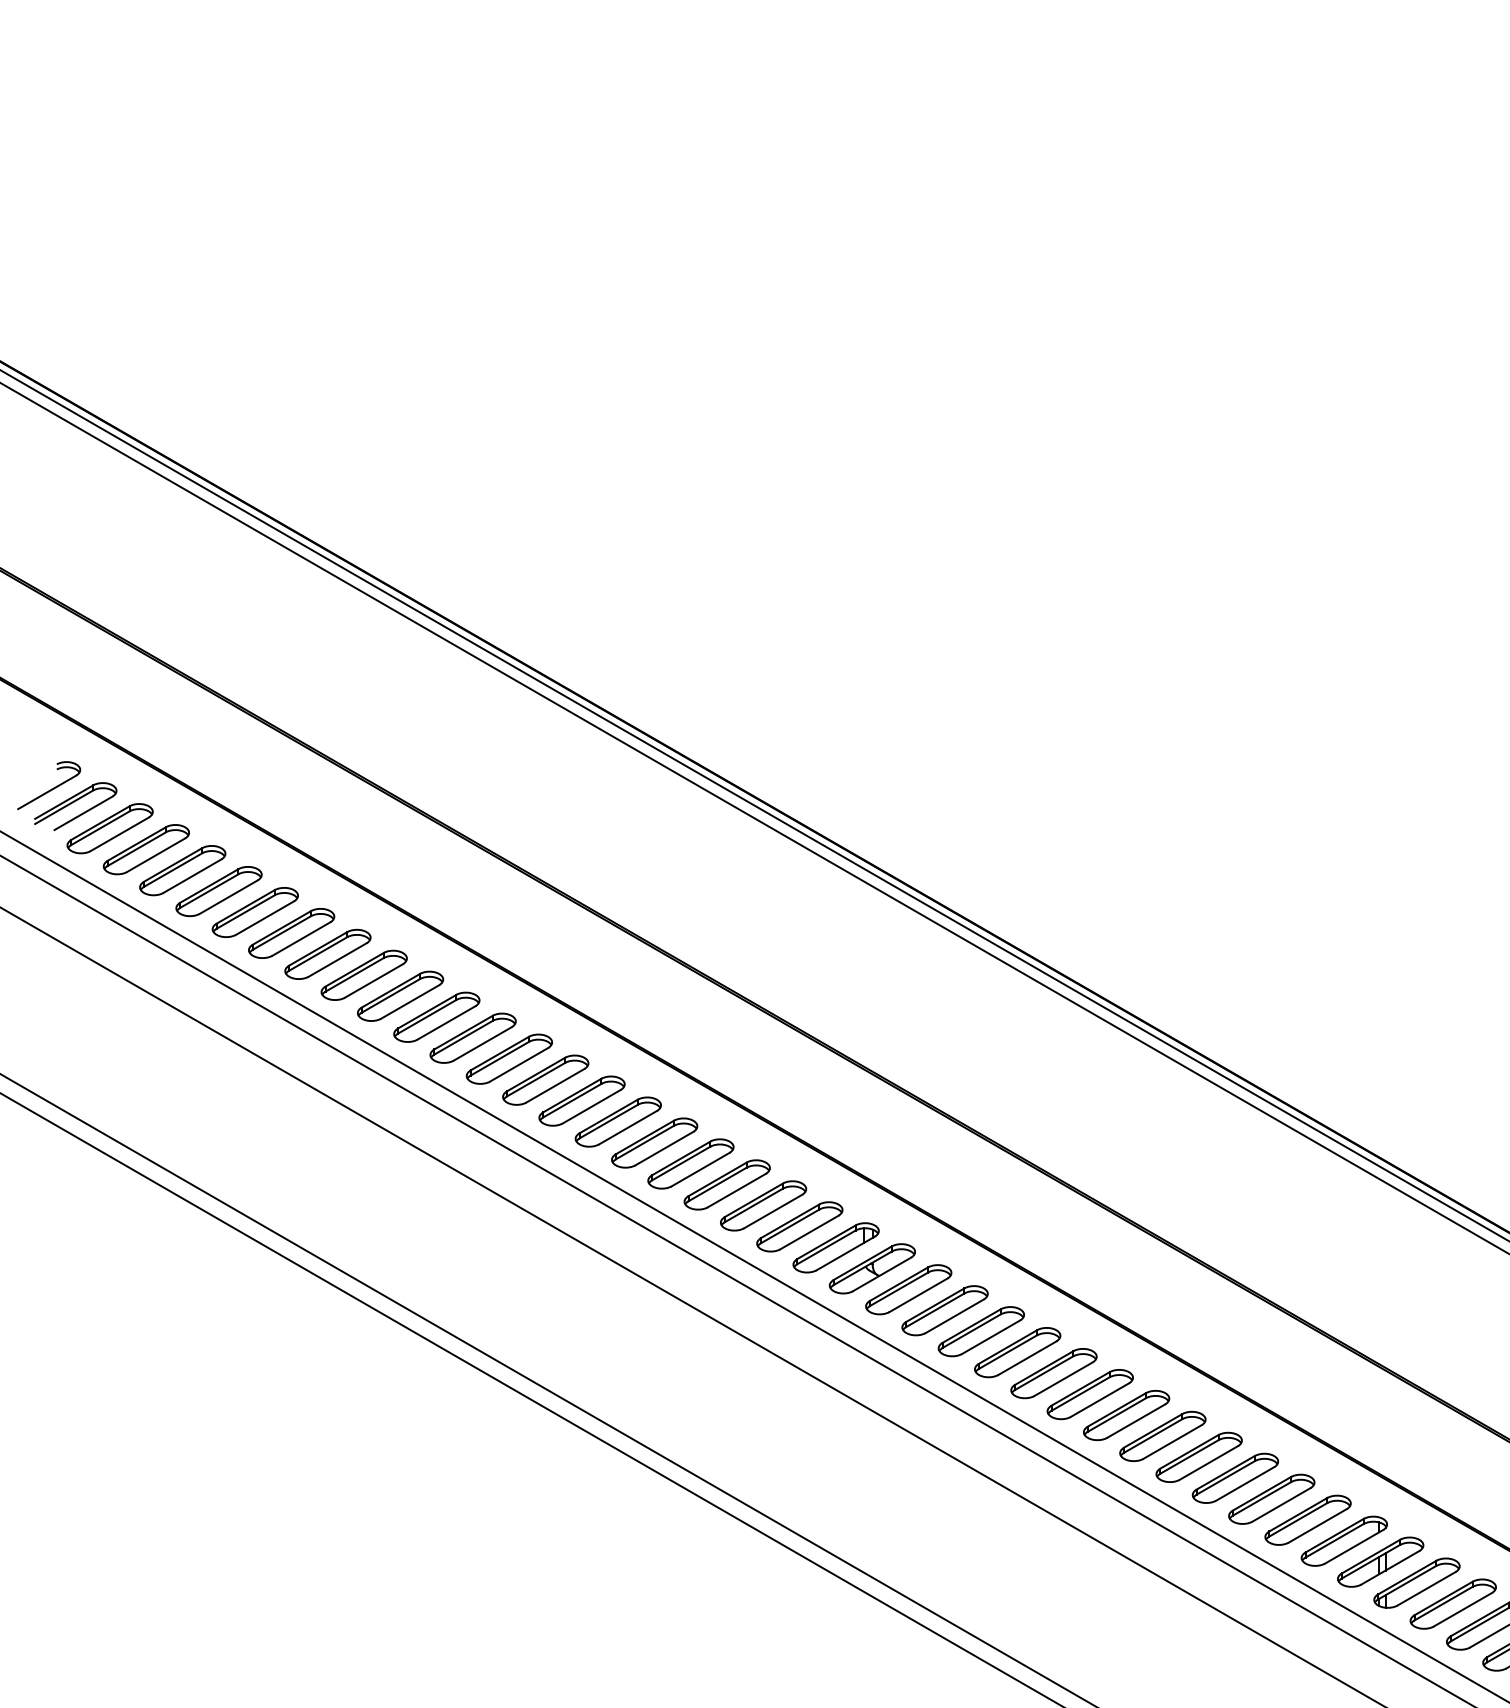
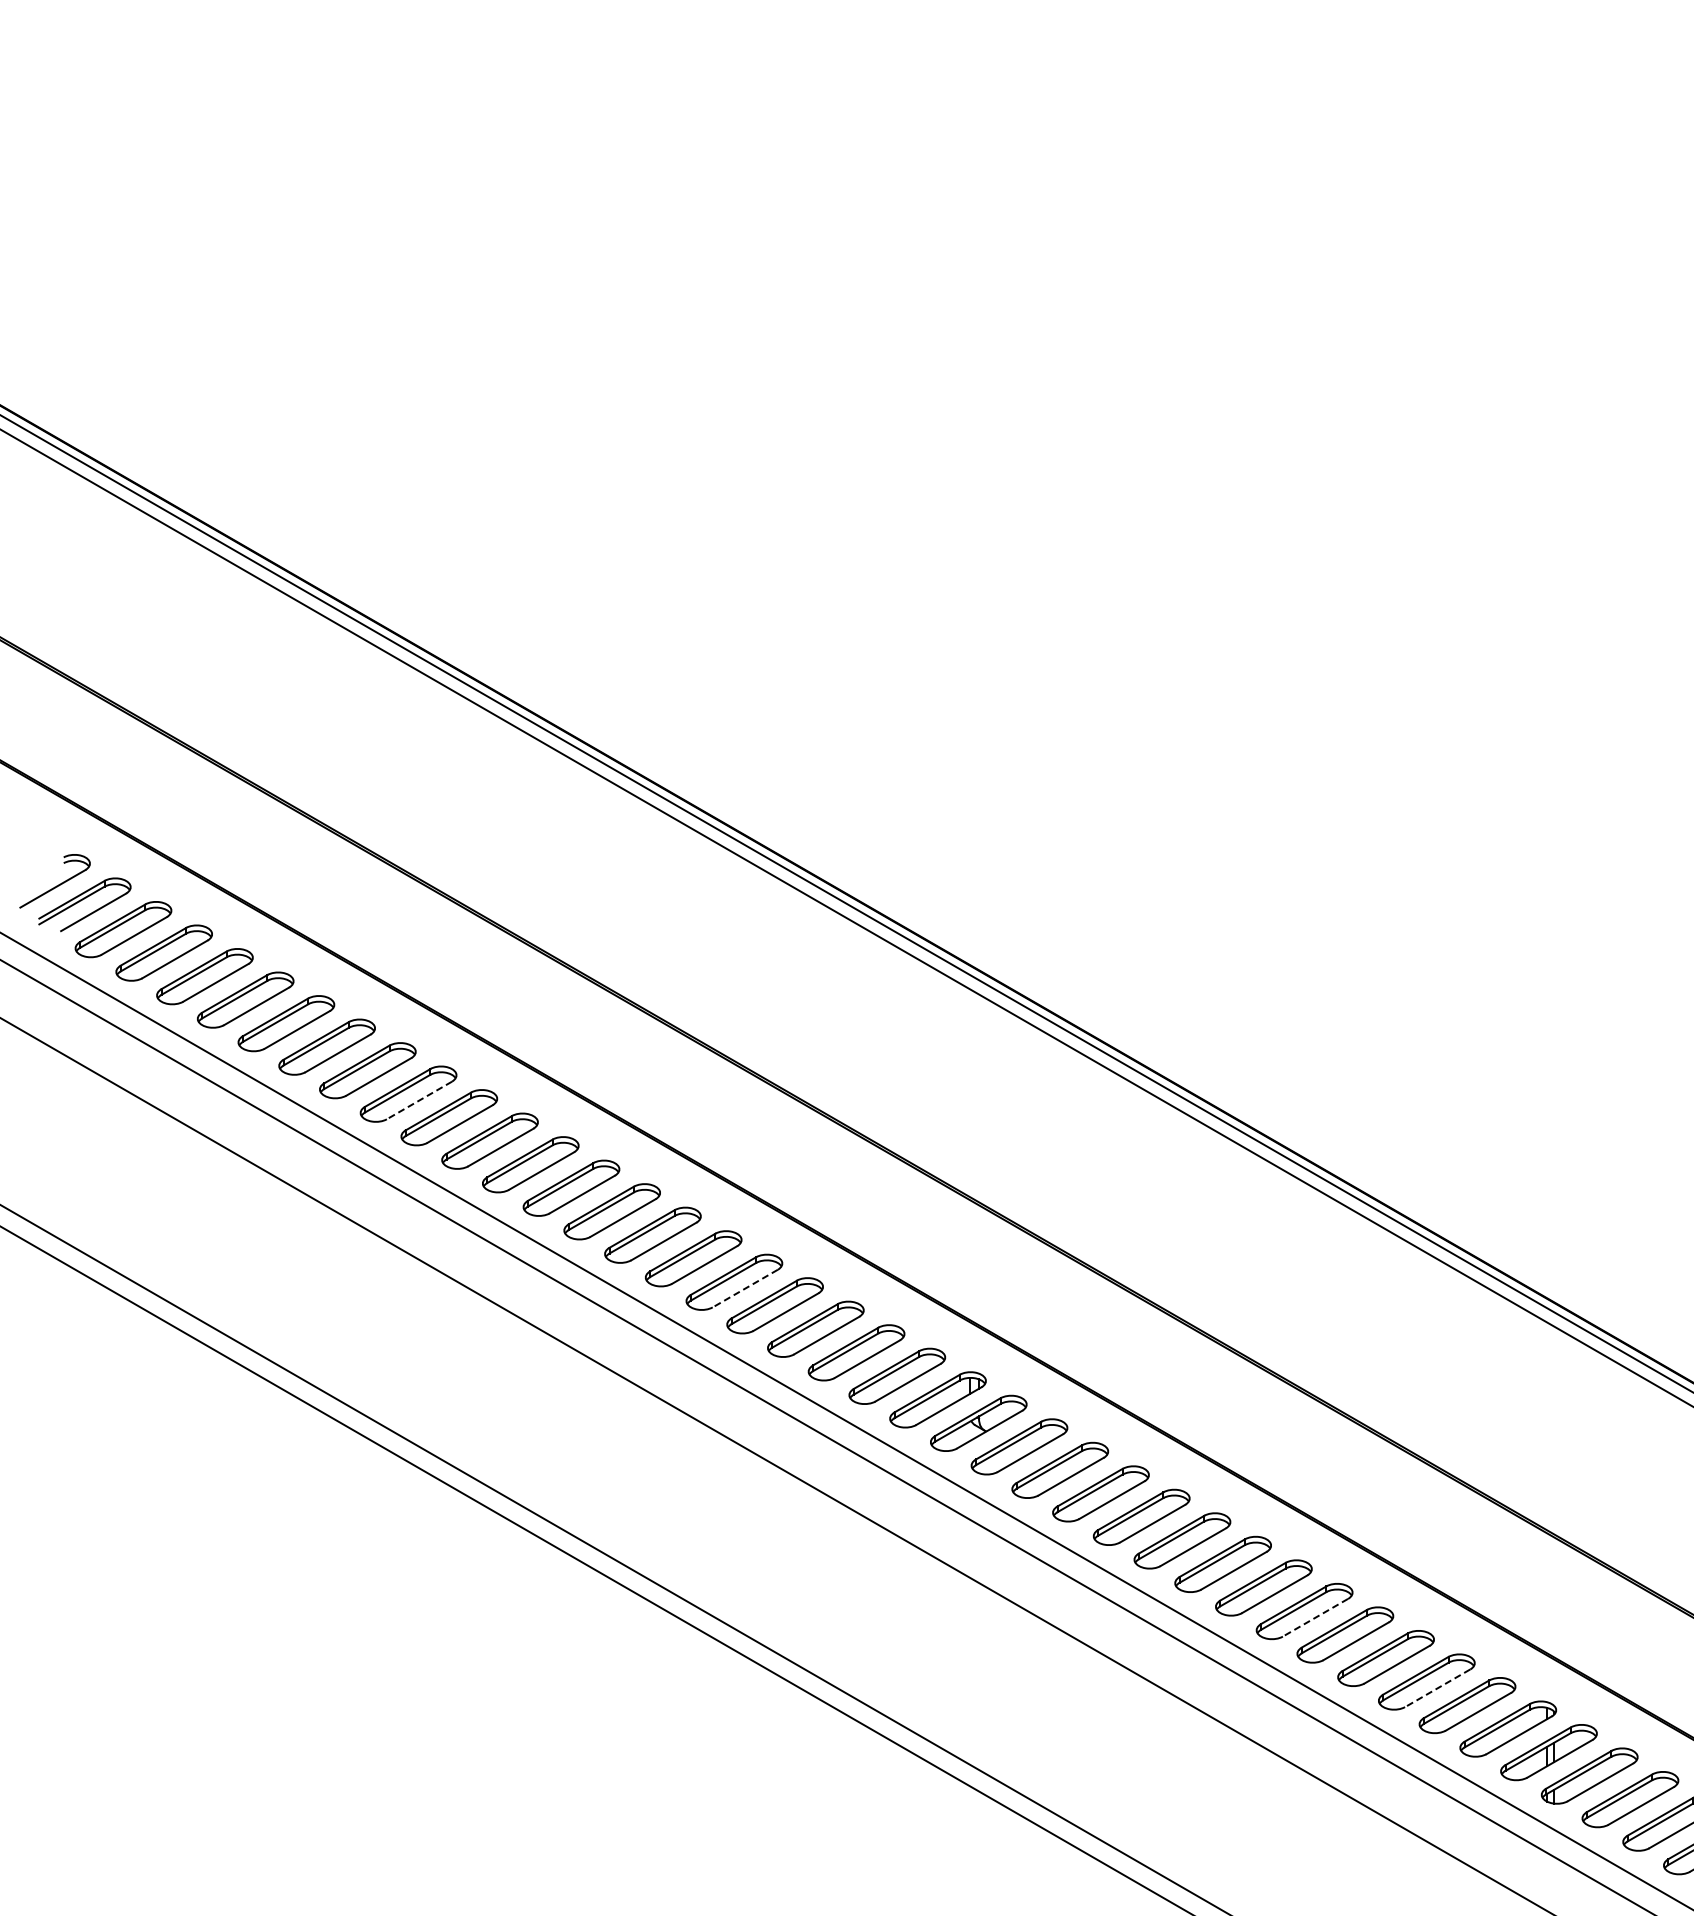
line: (373, 981) -> (419, 1100), solid -> dashed
line: (664, 1148) -> (745, 1288), solid -> dashed
line: (1172, 1441) -> (1315, 1617), solid -> dashed
line: (1281, 1505) -> (1437, 1688), solid -> dashed

